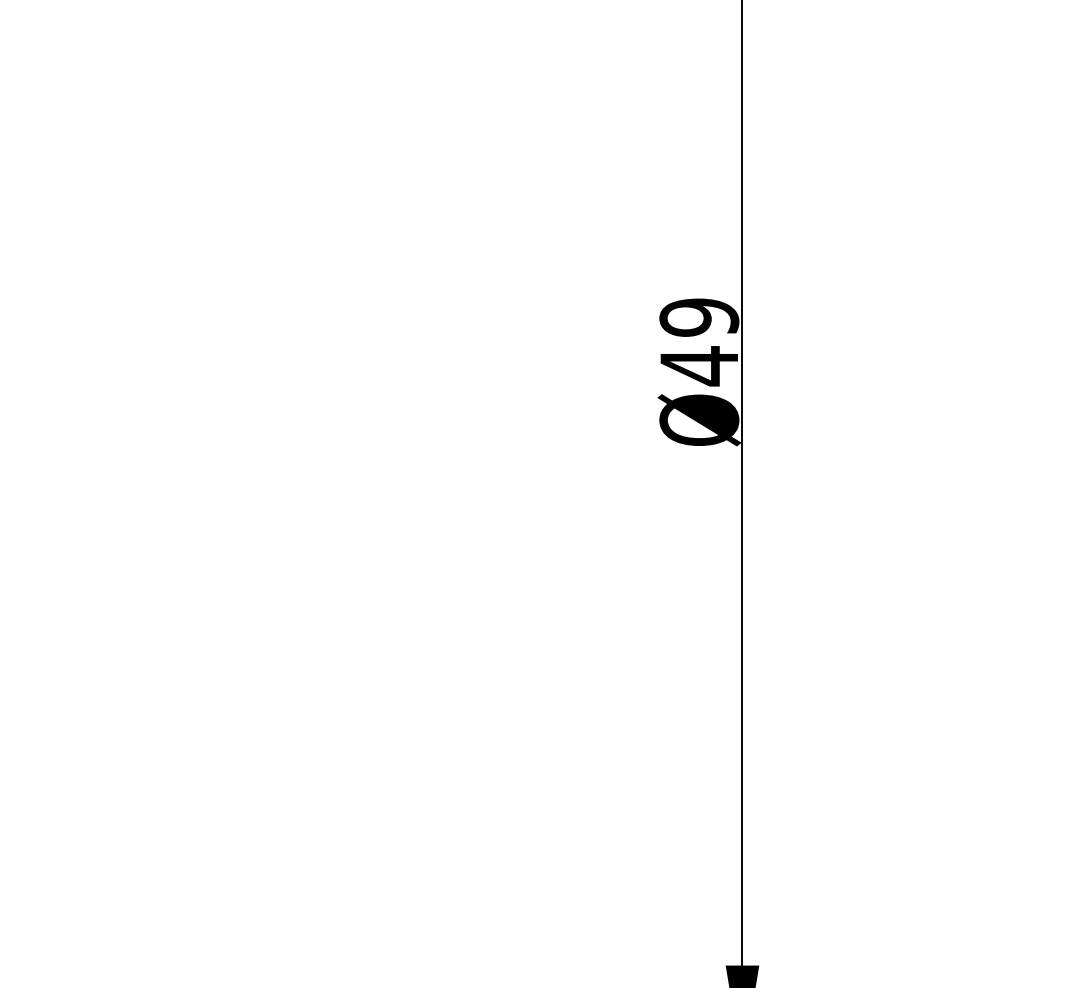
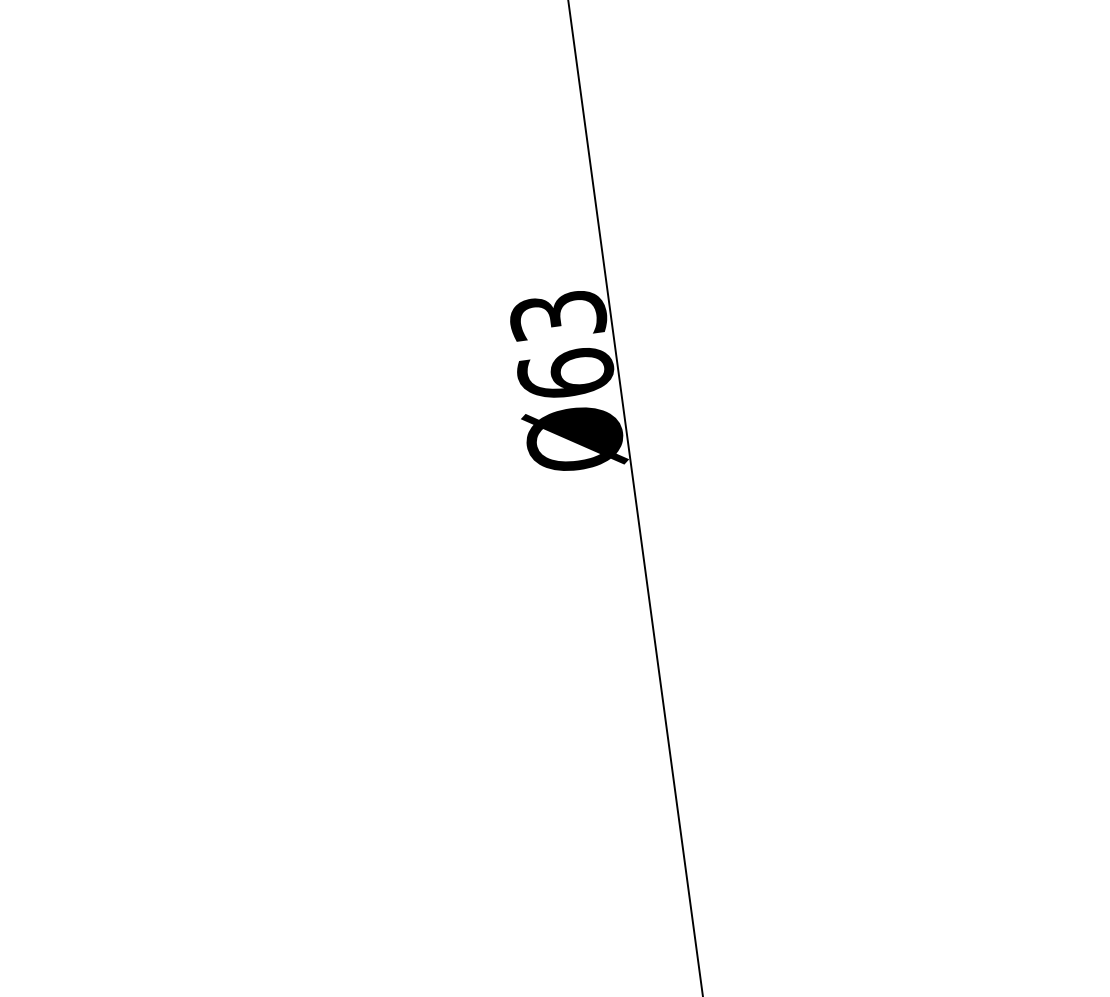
text: (699, 342) -> (562, 345), Ø49 -> Ø63

